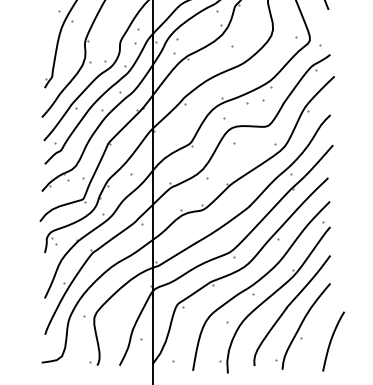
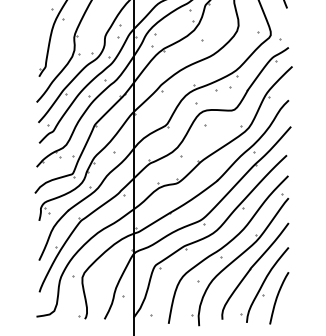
curve: (331, 341) -> (277, 298), moved

